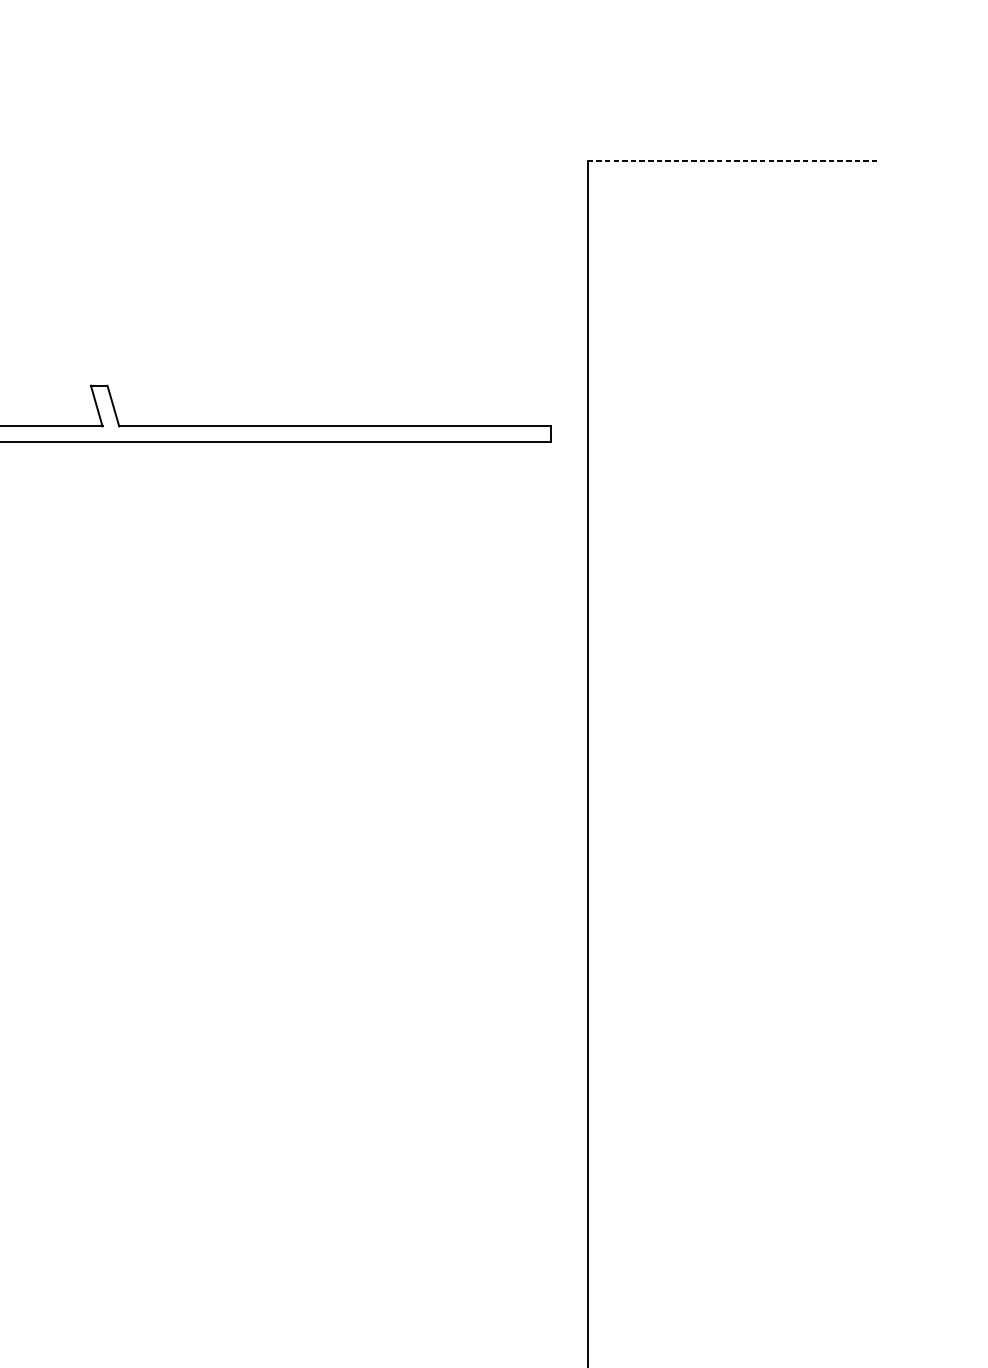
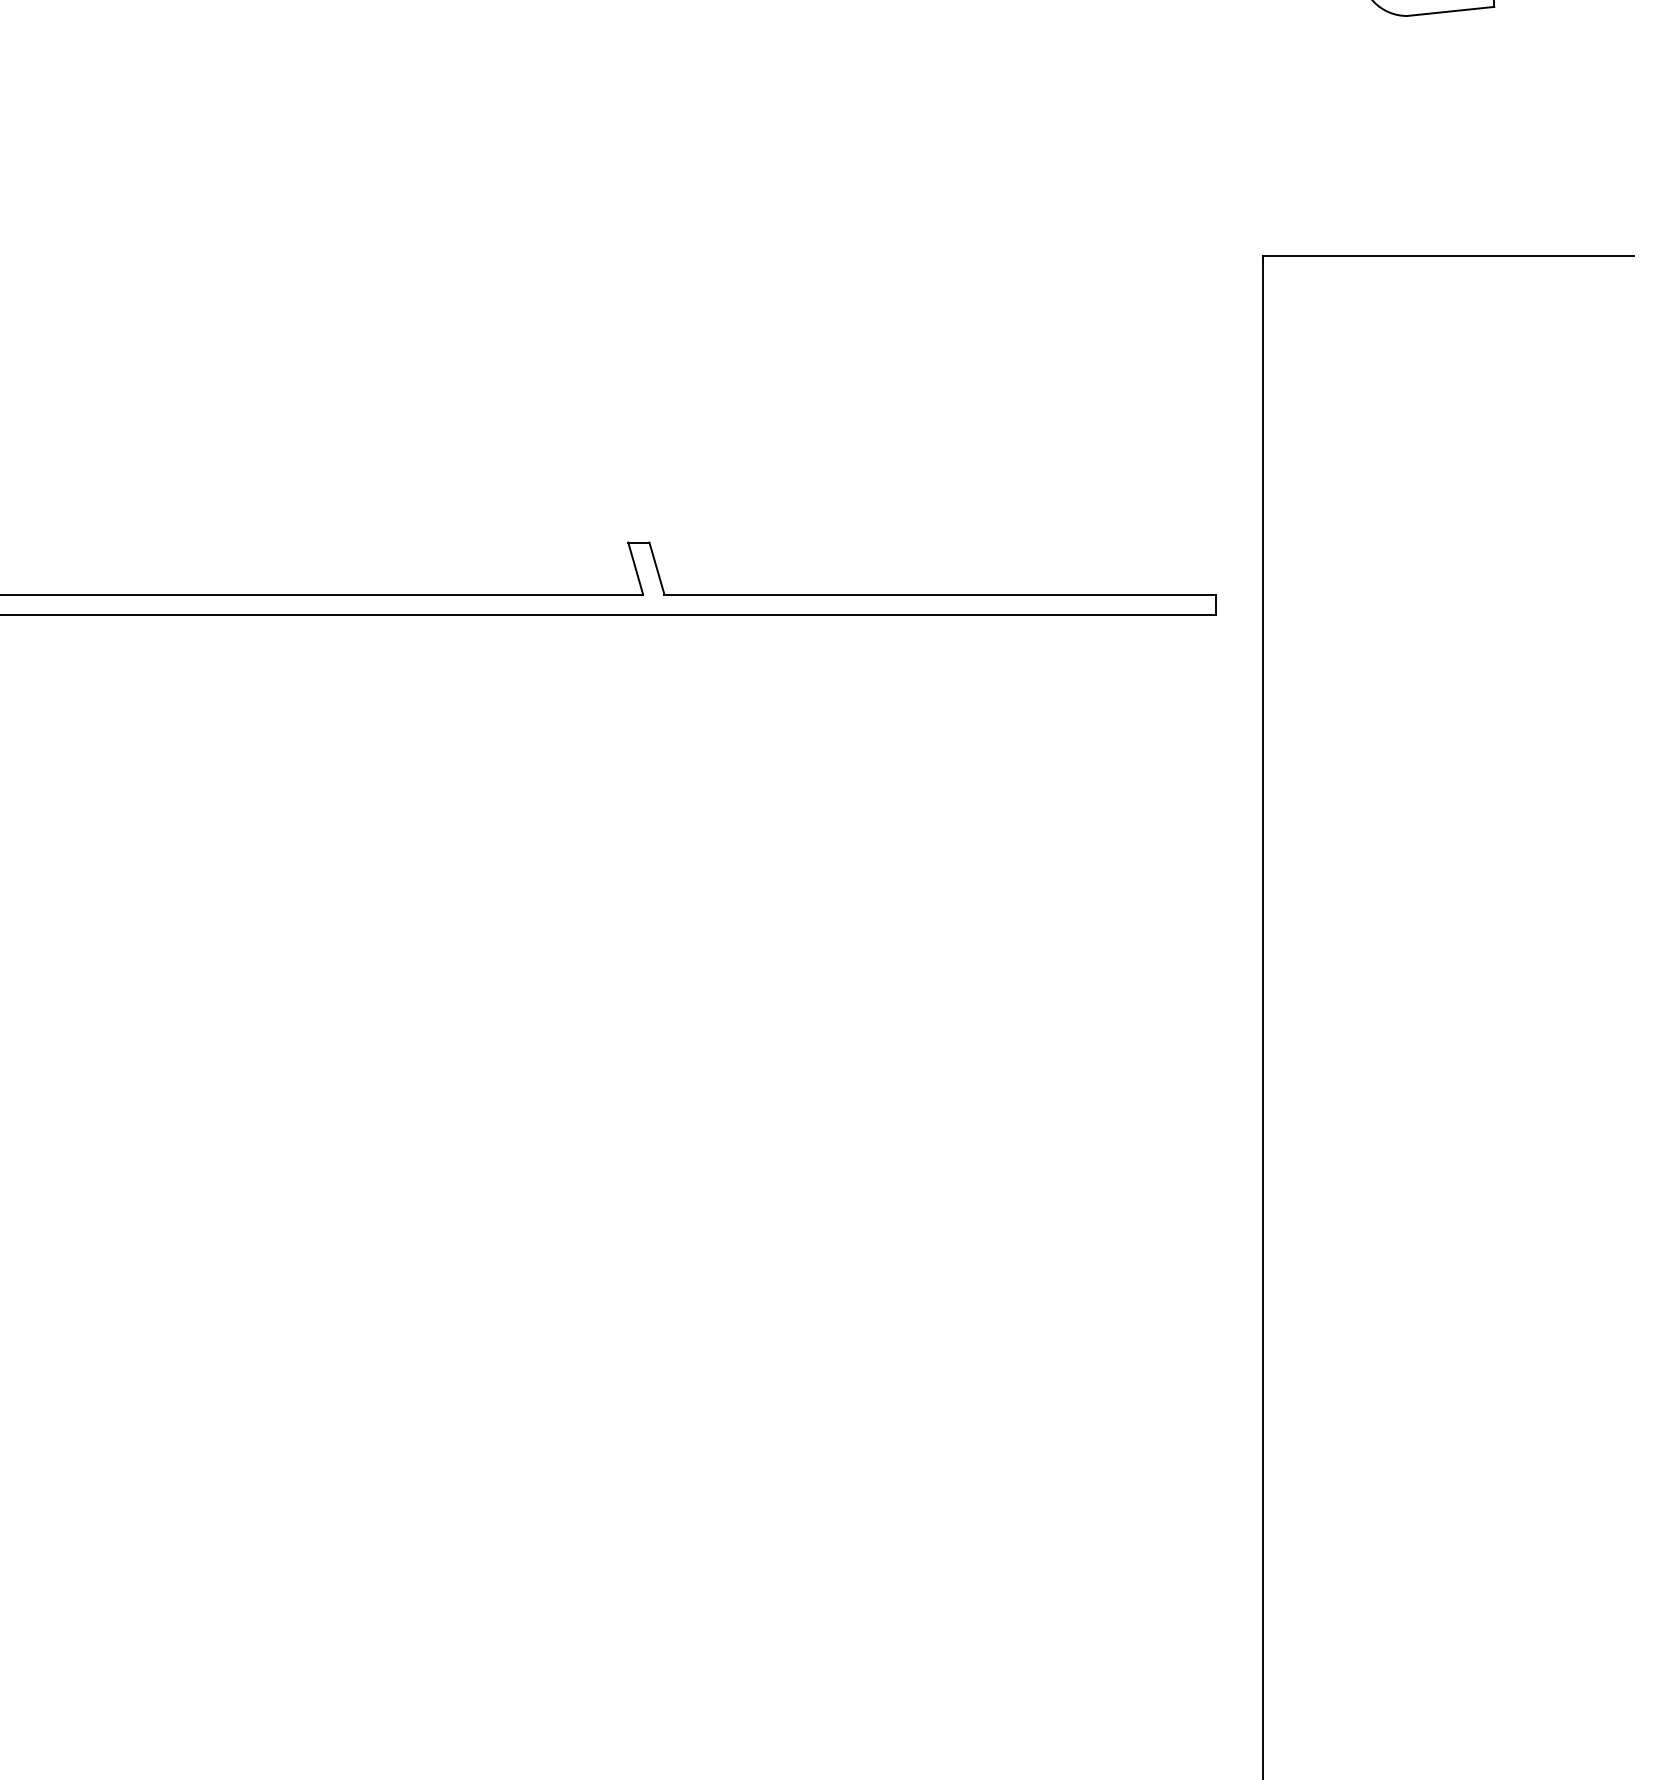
line: (732, 161) -> (1448, 256), dashed -> solid

